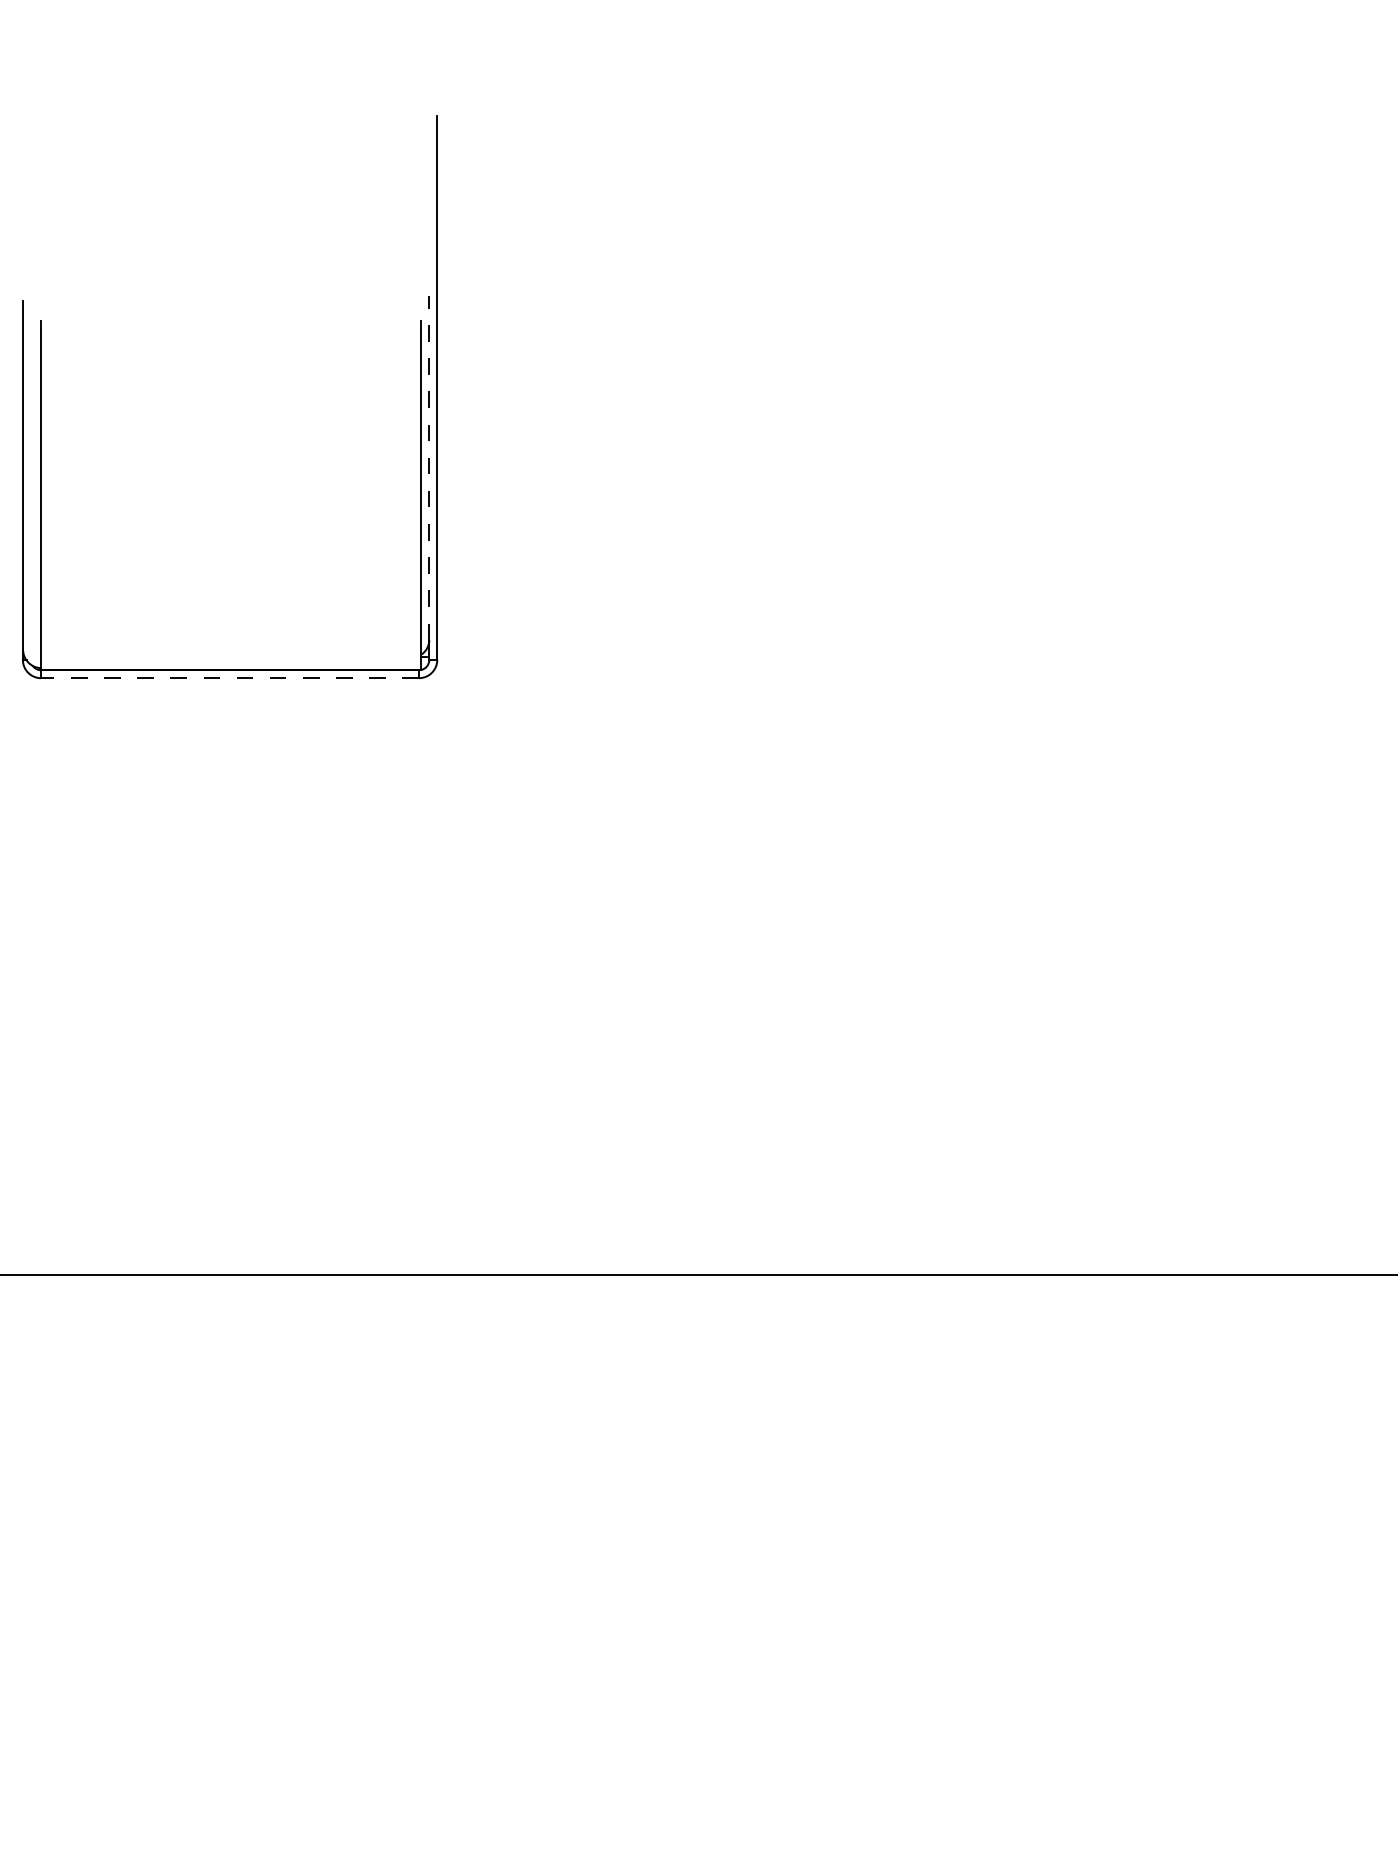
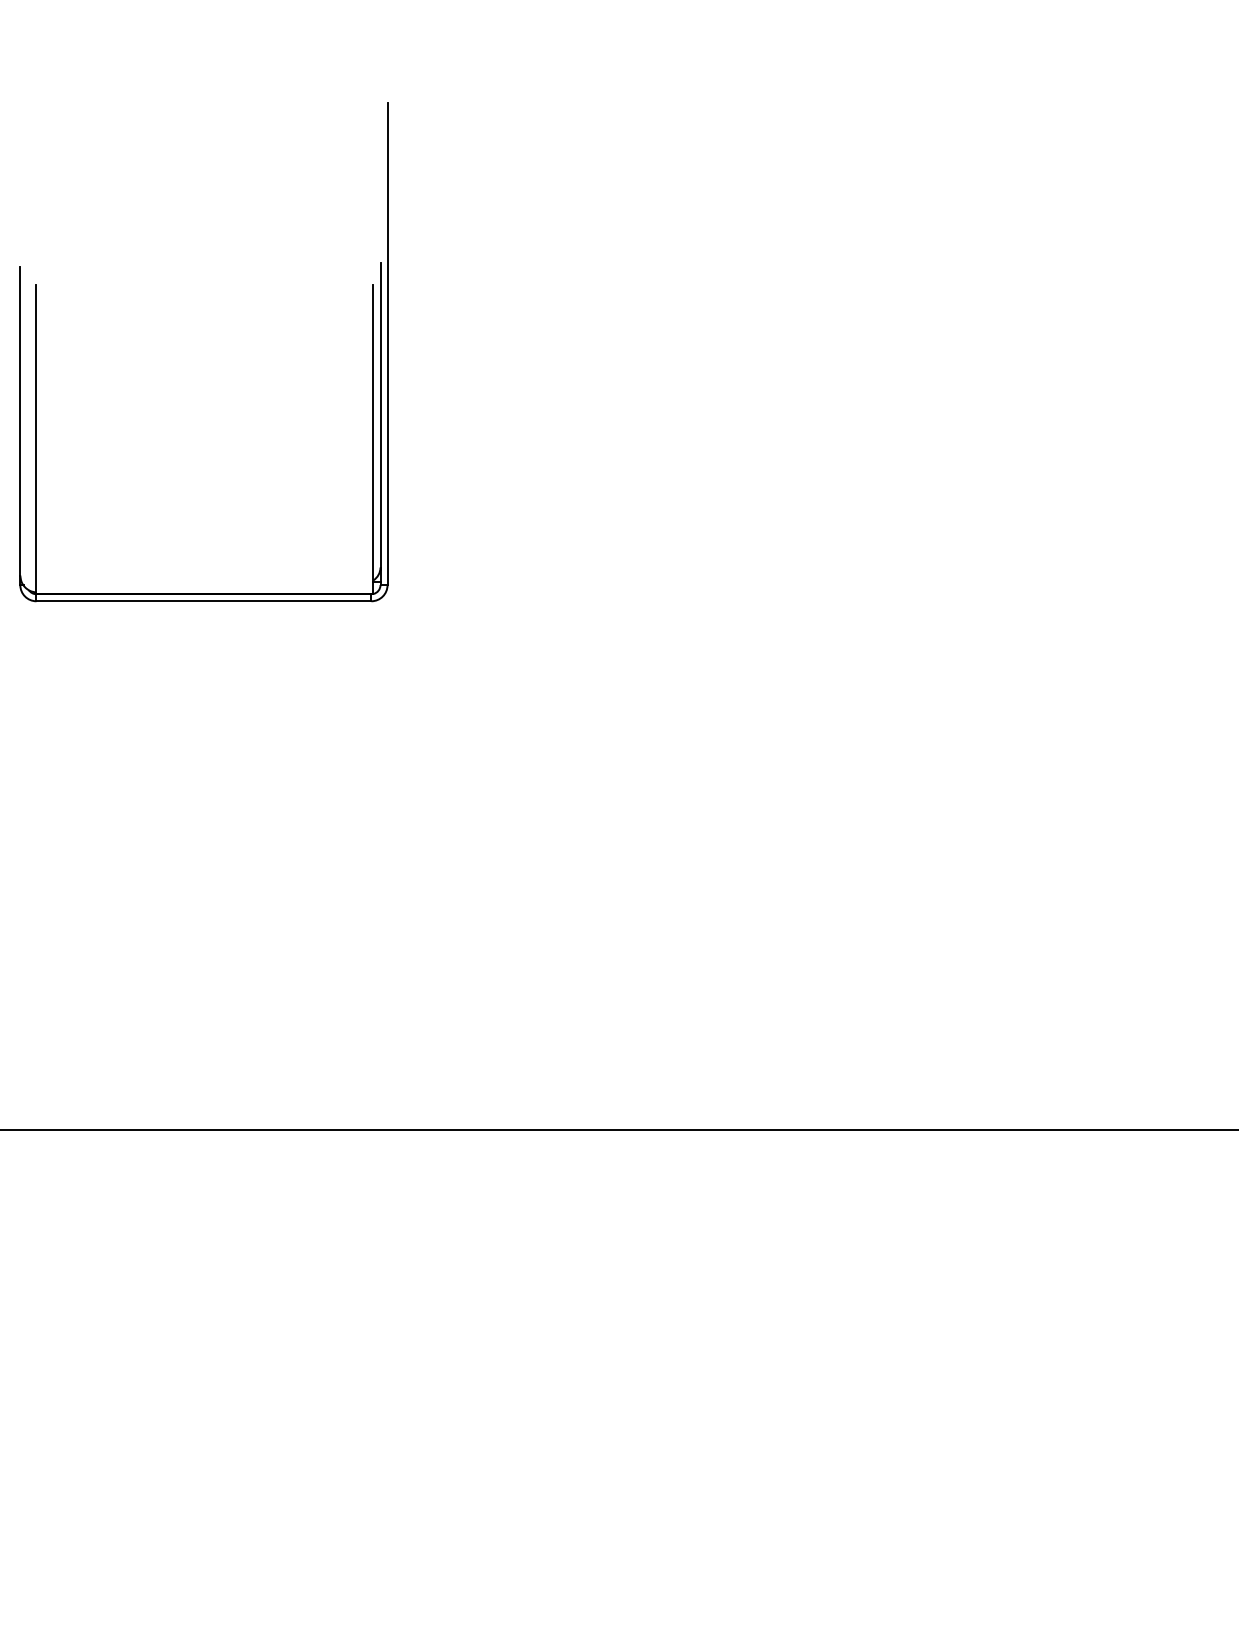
line: (429, 468) -> (380, 415), dashed -> solid
line: (230, 678) -> (204, 601), dashed -> solid

